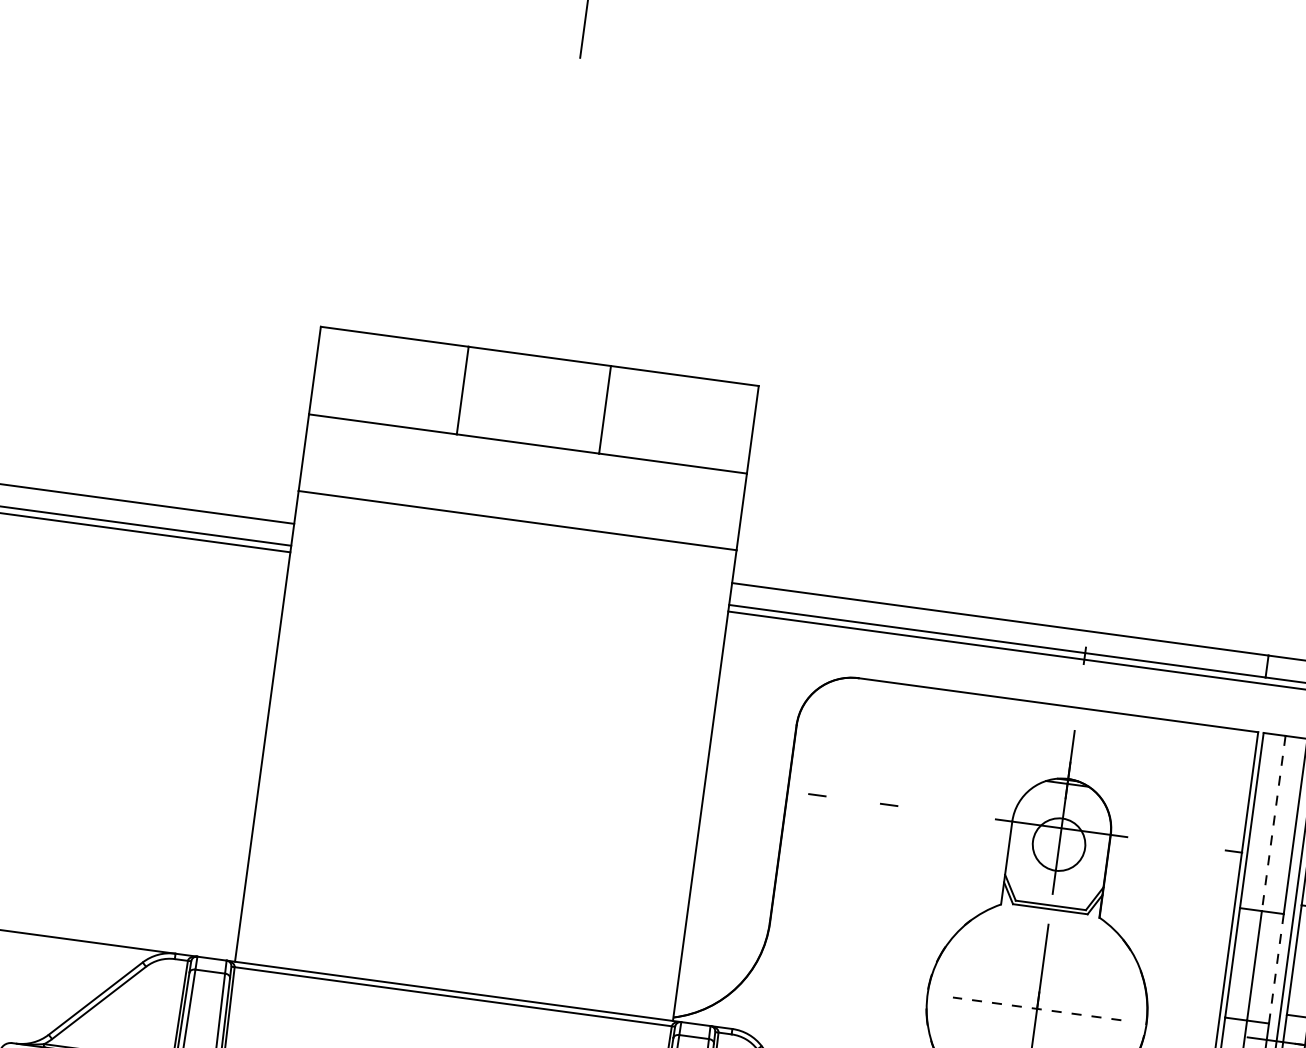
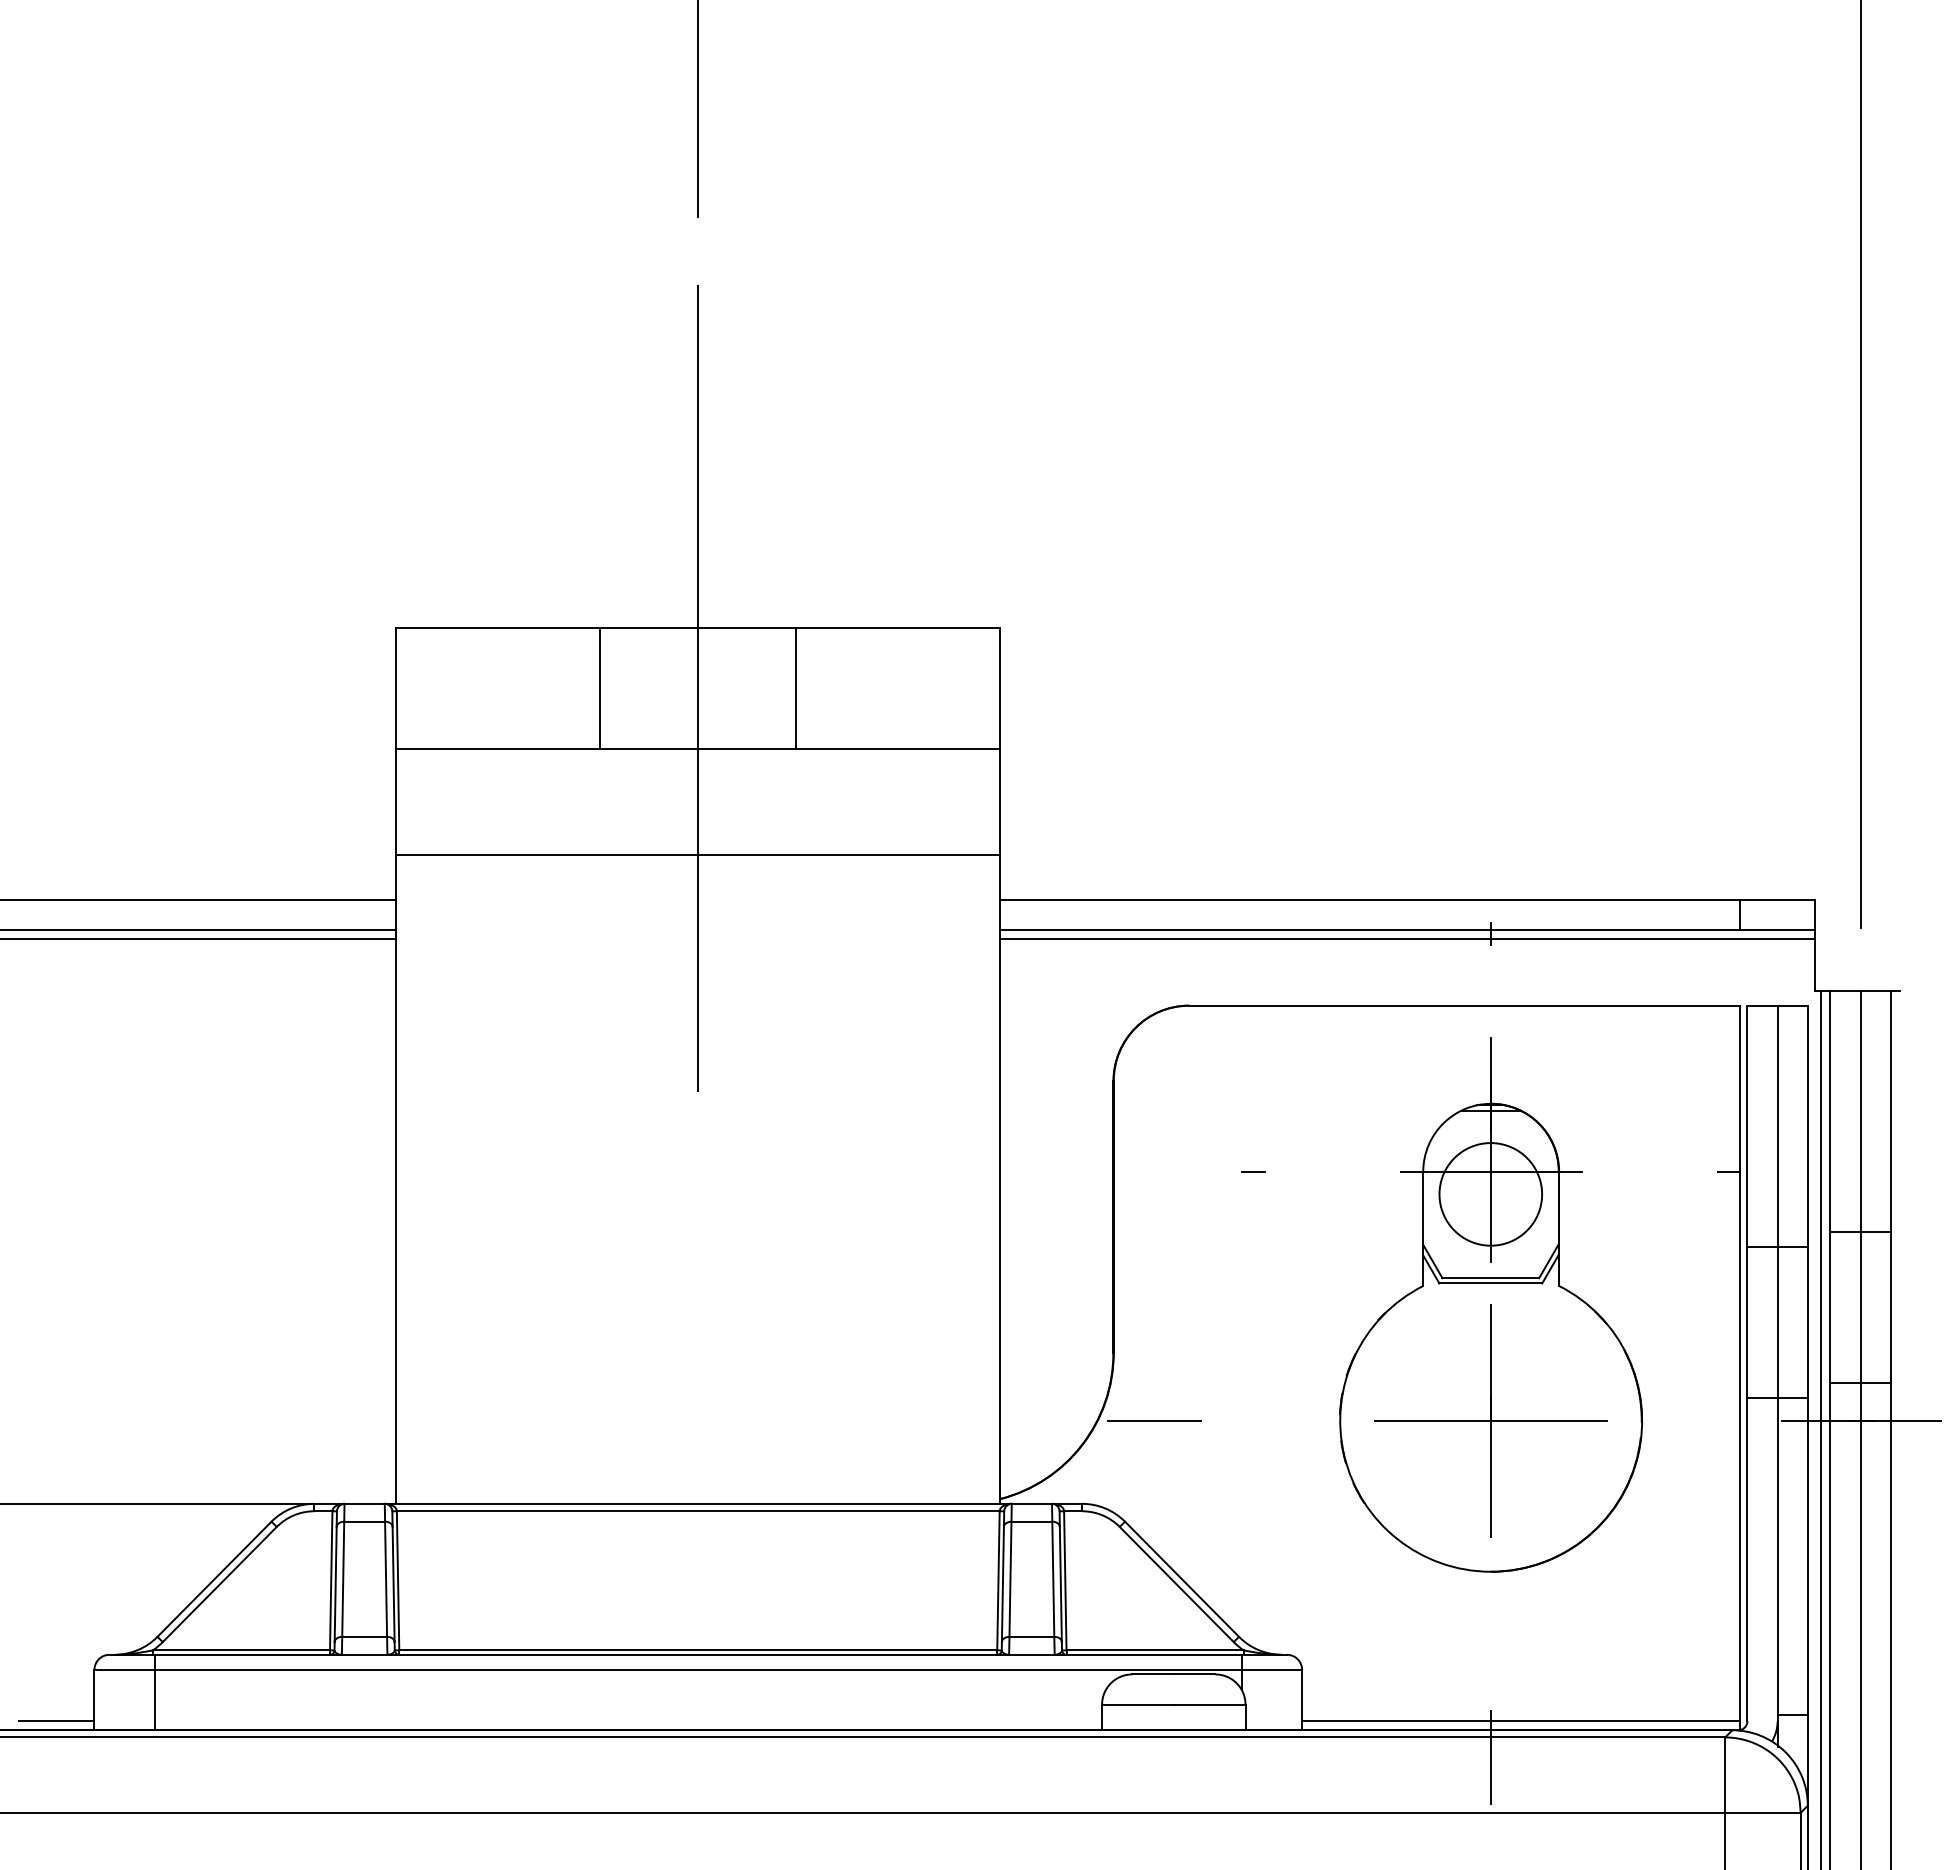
line: (534, 400) -> (698, 688), added
line: (817, 795) -> (1154, 1171), removed
line: (1273, 823) -> (1777, 1126), dashed -> solid
circle: (1058, 844) -> (1490, 1194), size x1.43
line: (1276, 969) -> (1807, 1323), dashed -> solid
line: (792, 975) -> (1153, 1420), added
line: (1036, 1008) -> (1490, 1420), dashed -> solid

